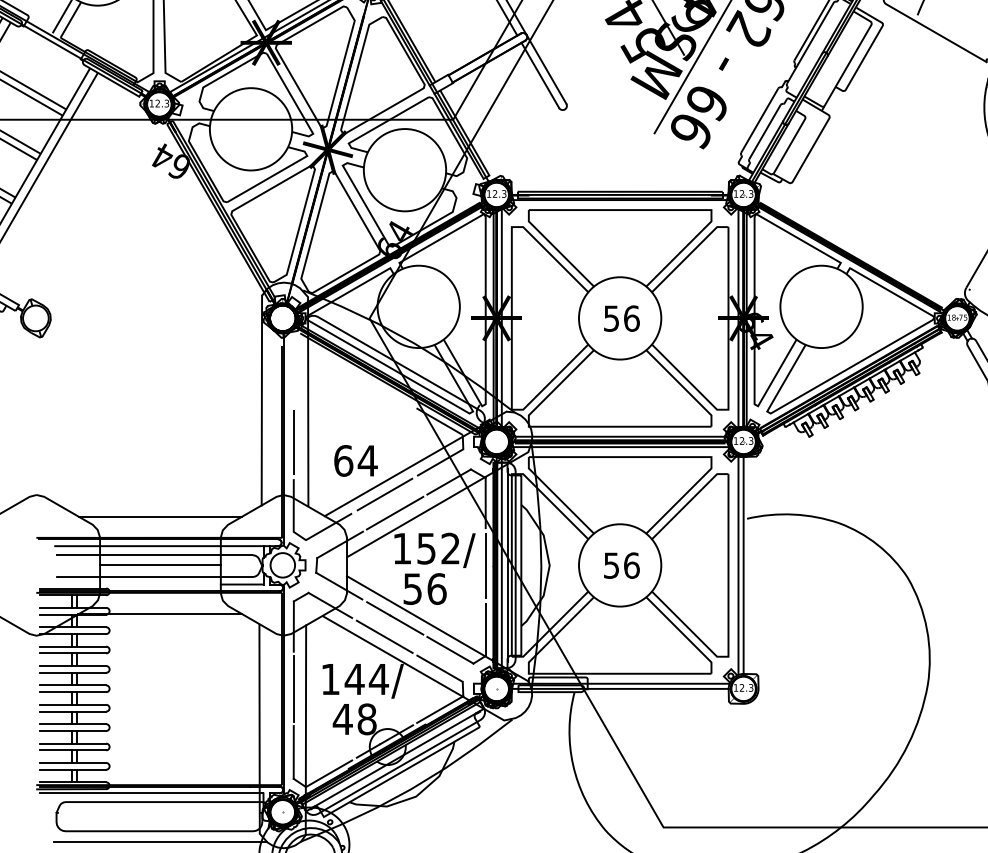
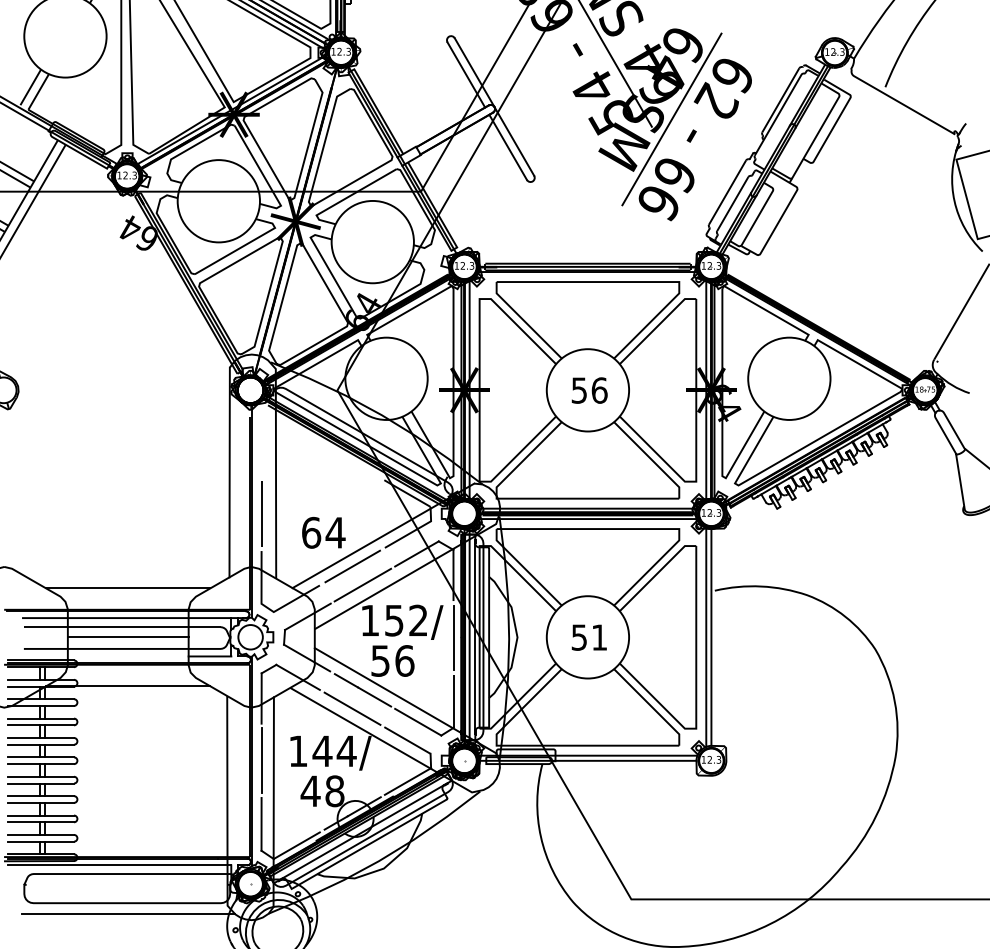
text: (631, 565) -> (599, 637), 56 -> 51

